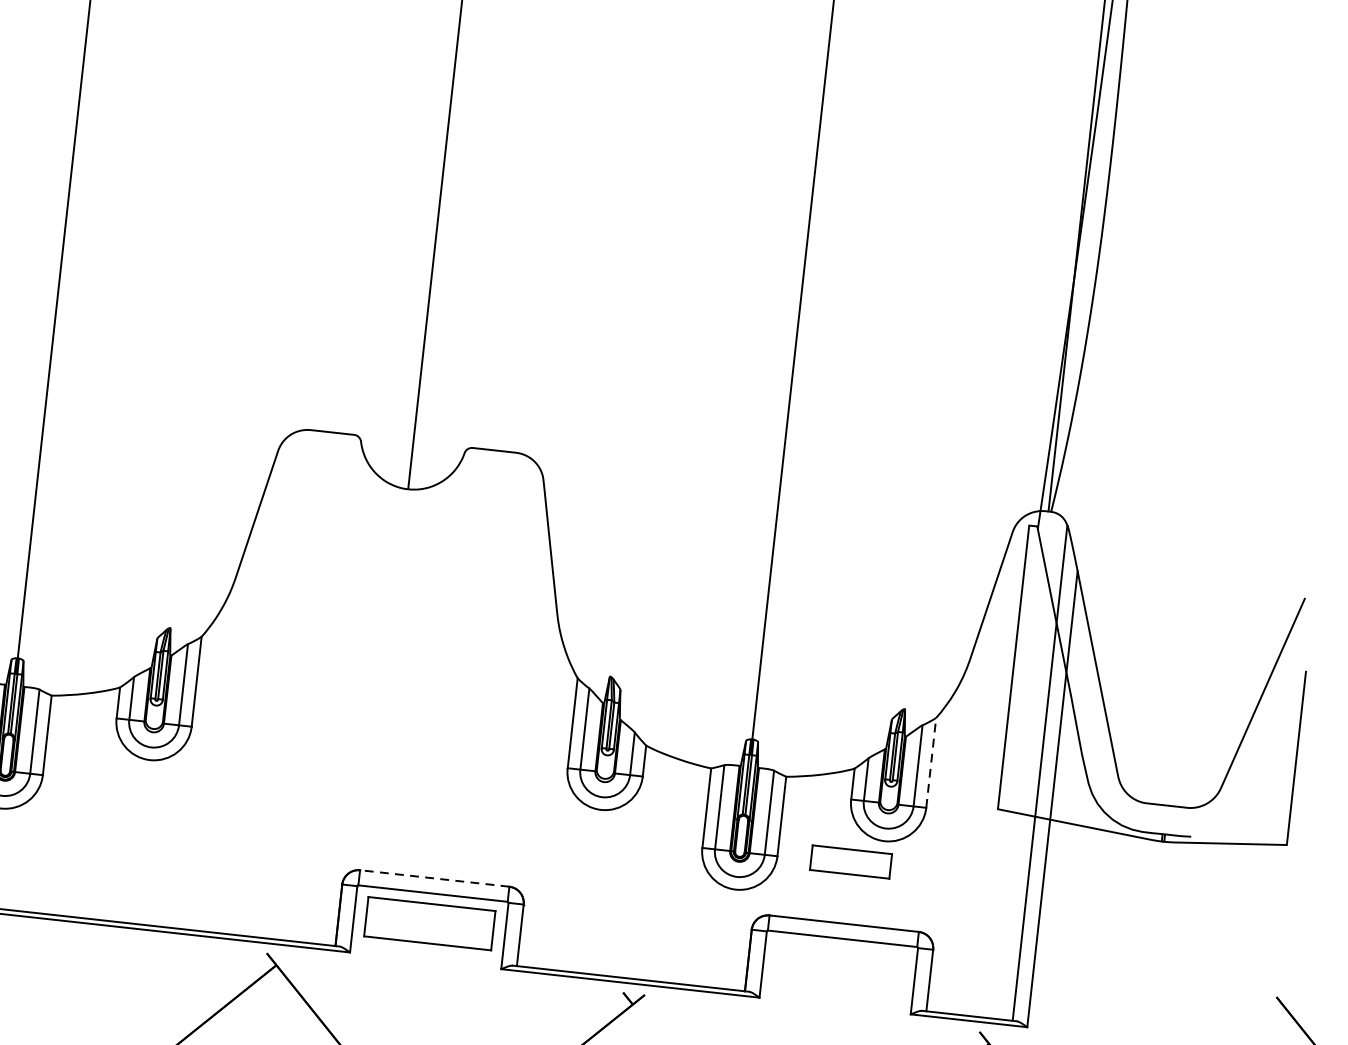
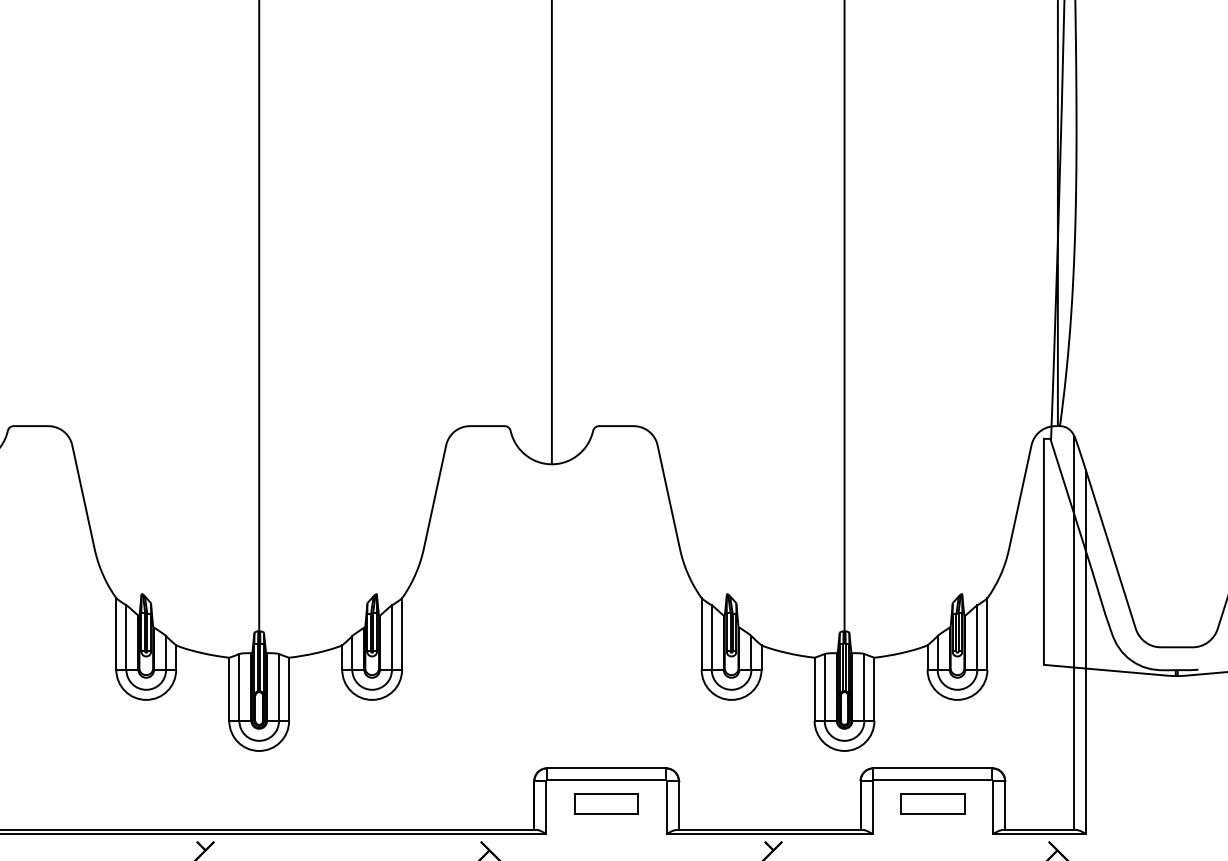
line: (931, 763) -> (987, 634), dashed -> solid
part: (850, 861) -> (932, 803), moved
line: (434, 878) -> (606, 768), dashed -> solid
part: (429, 922) -> (606, 803), size x0.62

